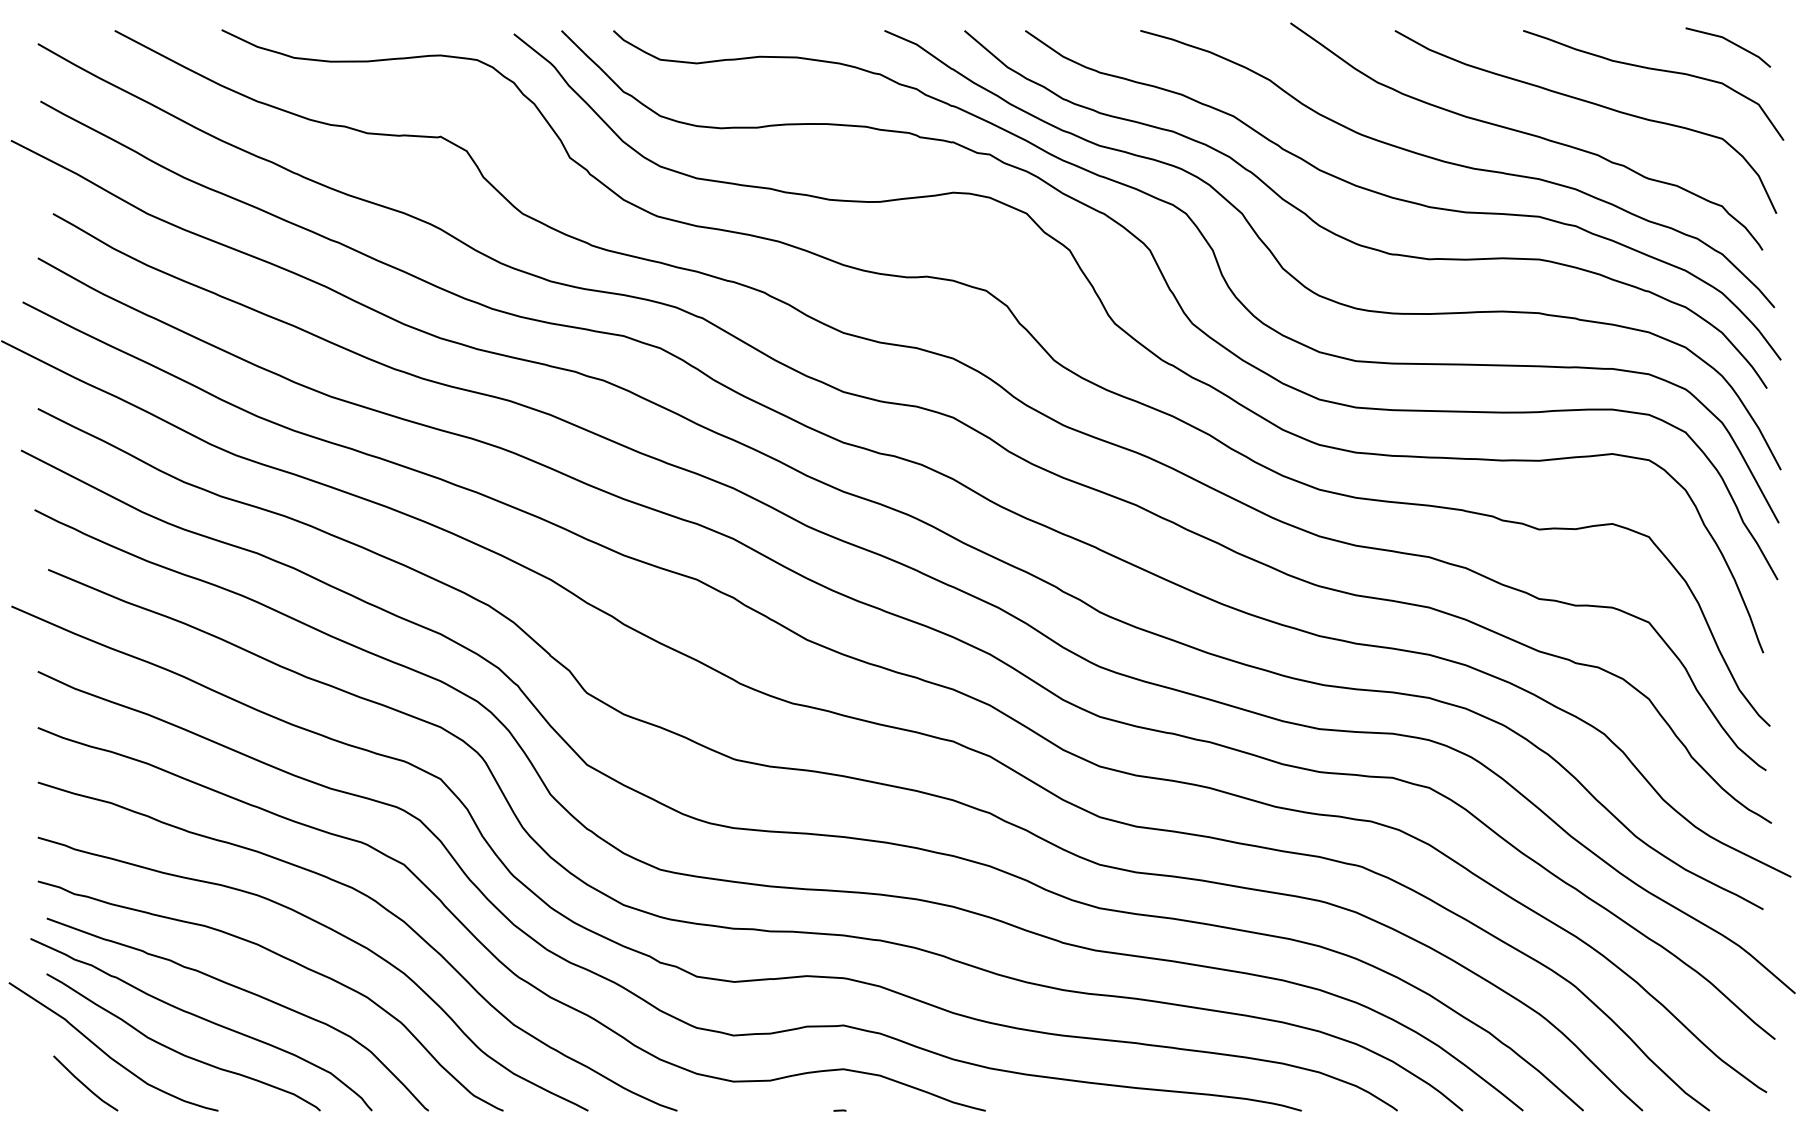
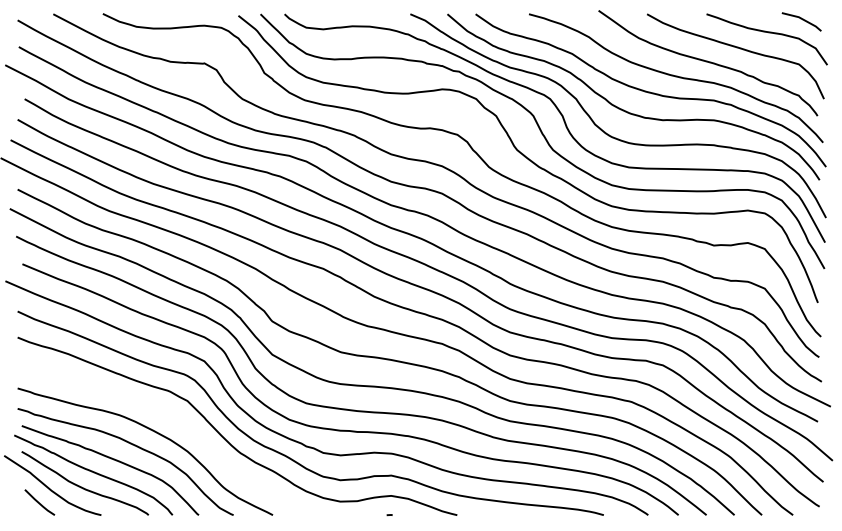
curve: (386, 913) -> (179, 423), removed

